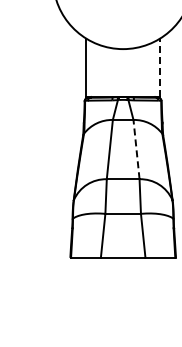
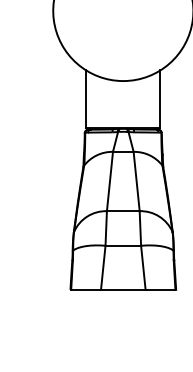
line: (160, 66) -> (160, 98), dashed -> solid
line: (136, 149) -> (136, 181), dashed -> solid

